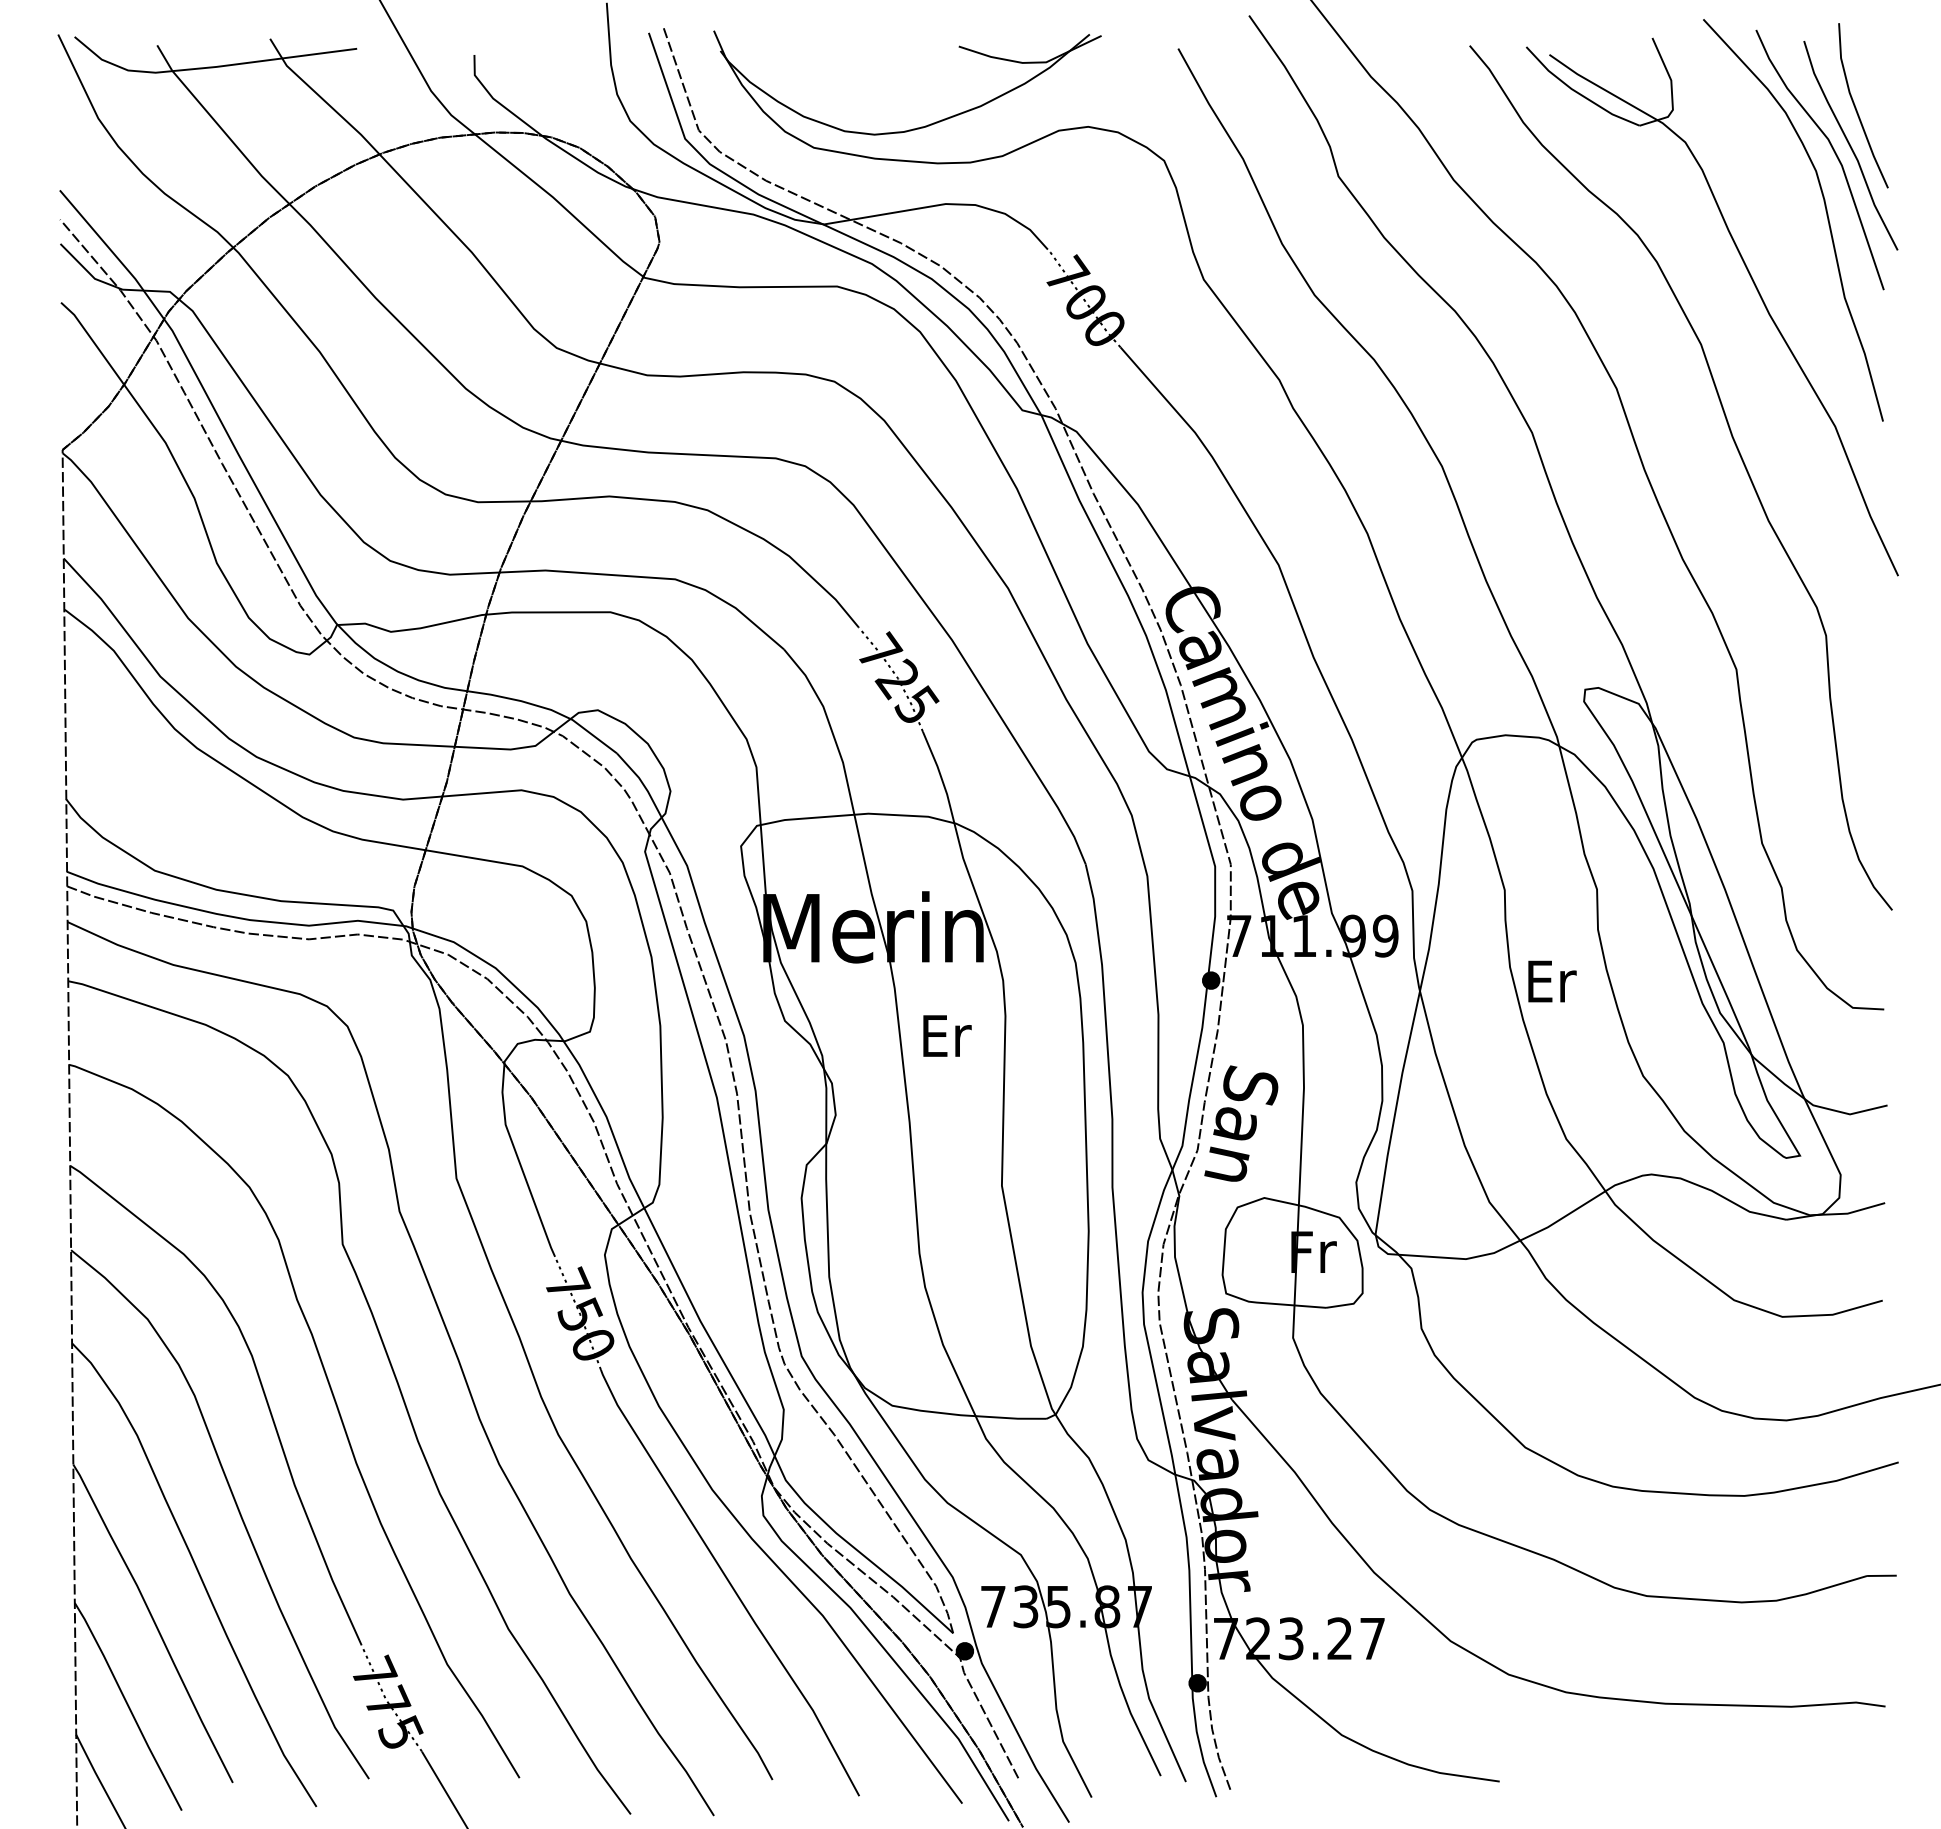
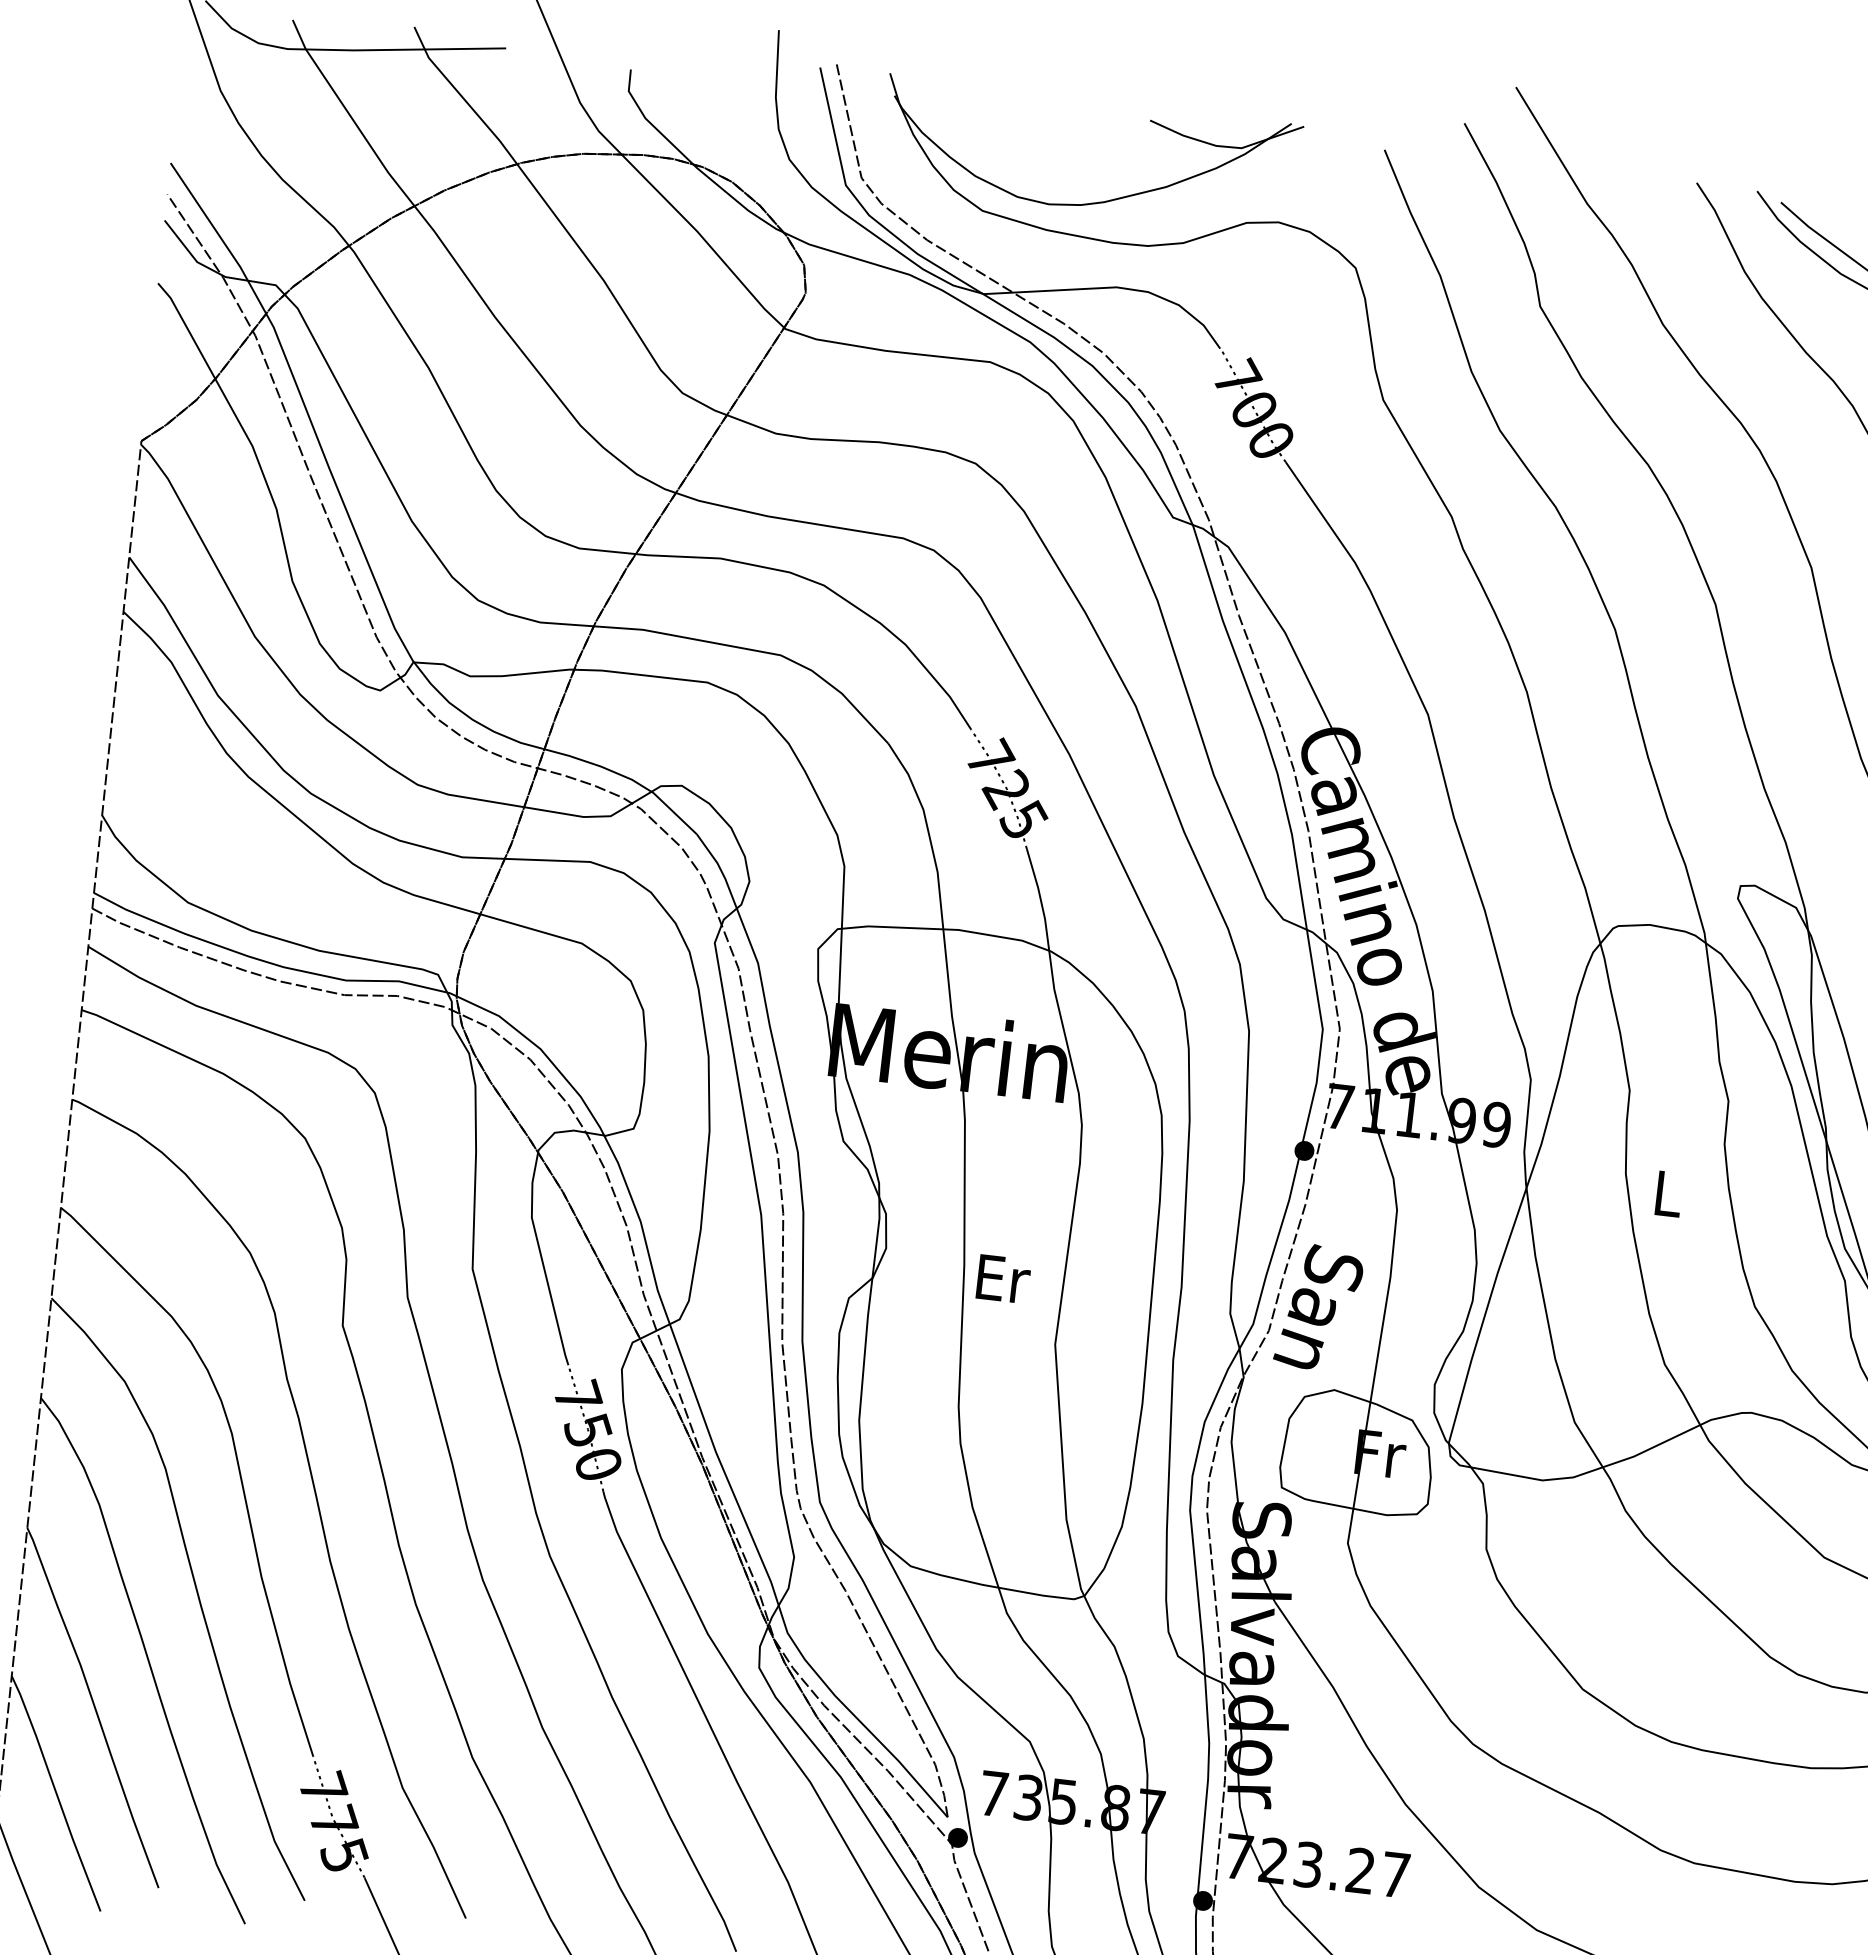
text: (1552, 981) -> (1669, 1194), Er -> L
text: (947, 1035) -> (1003, 1278), moved

